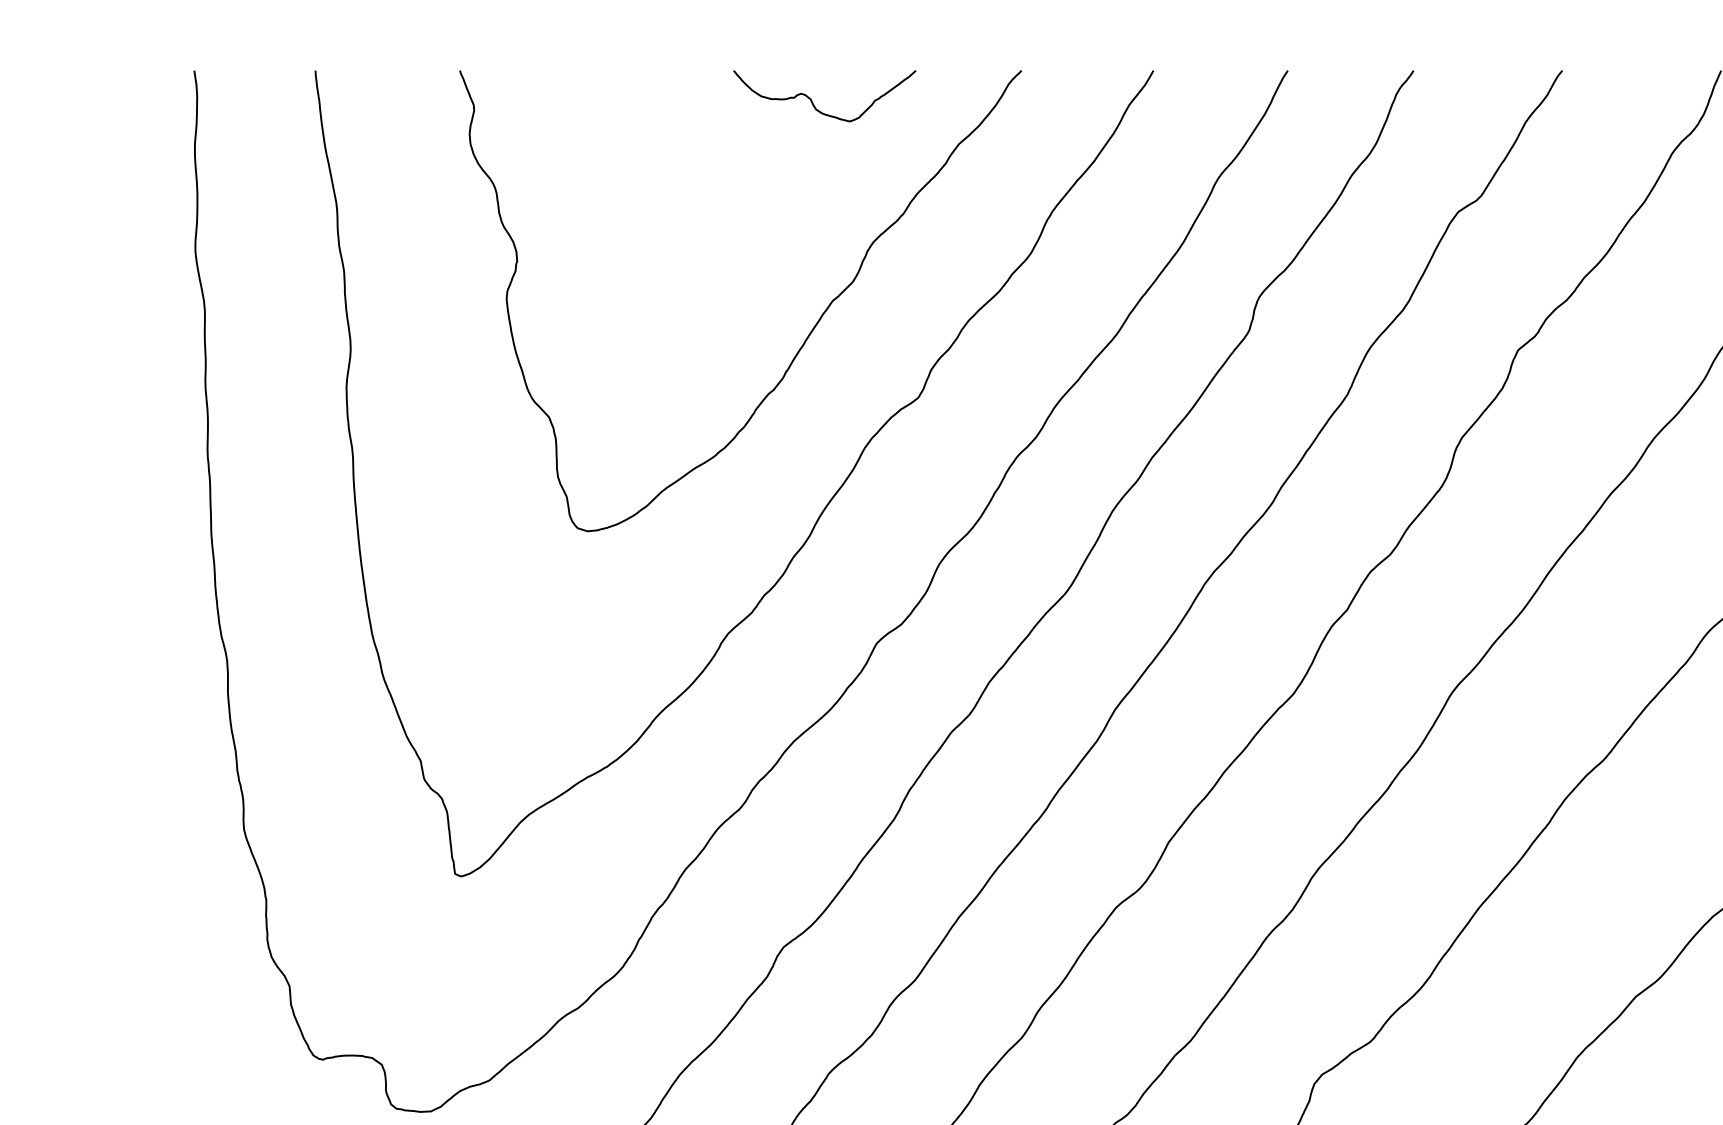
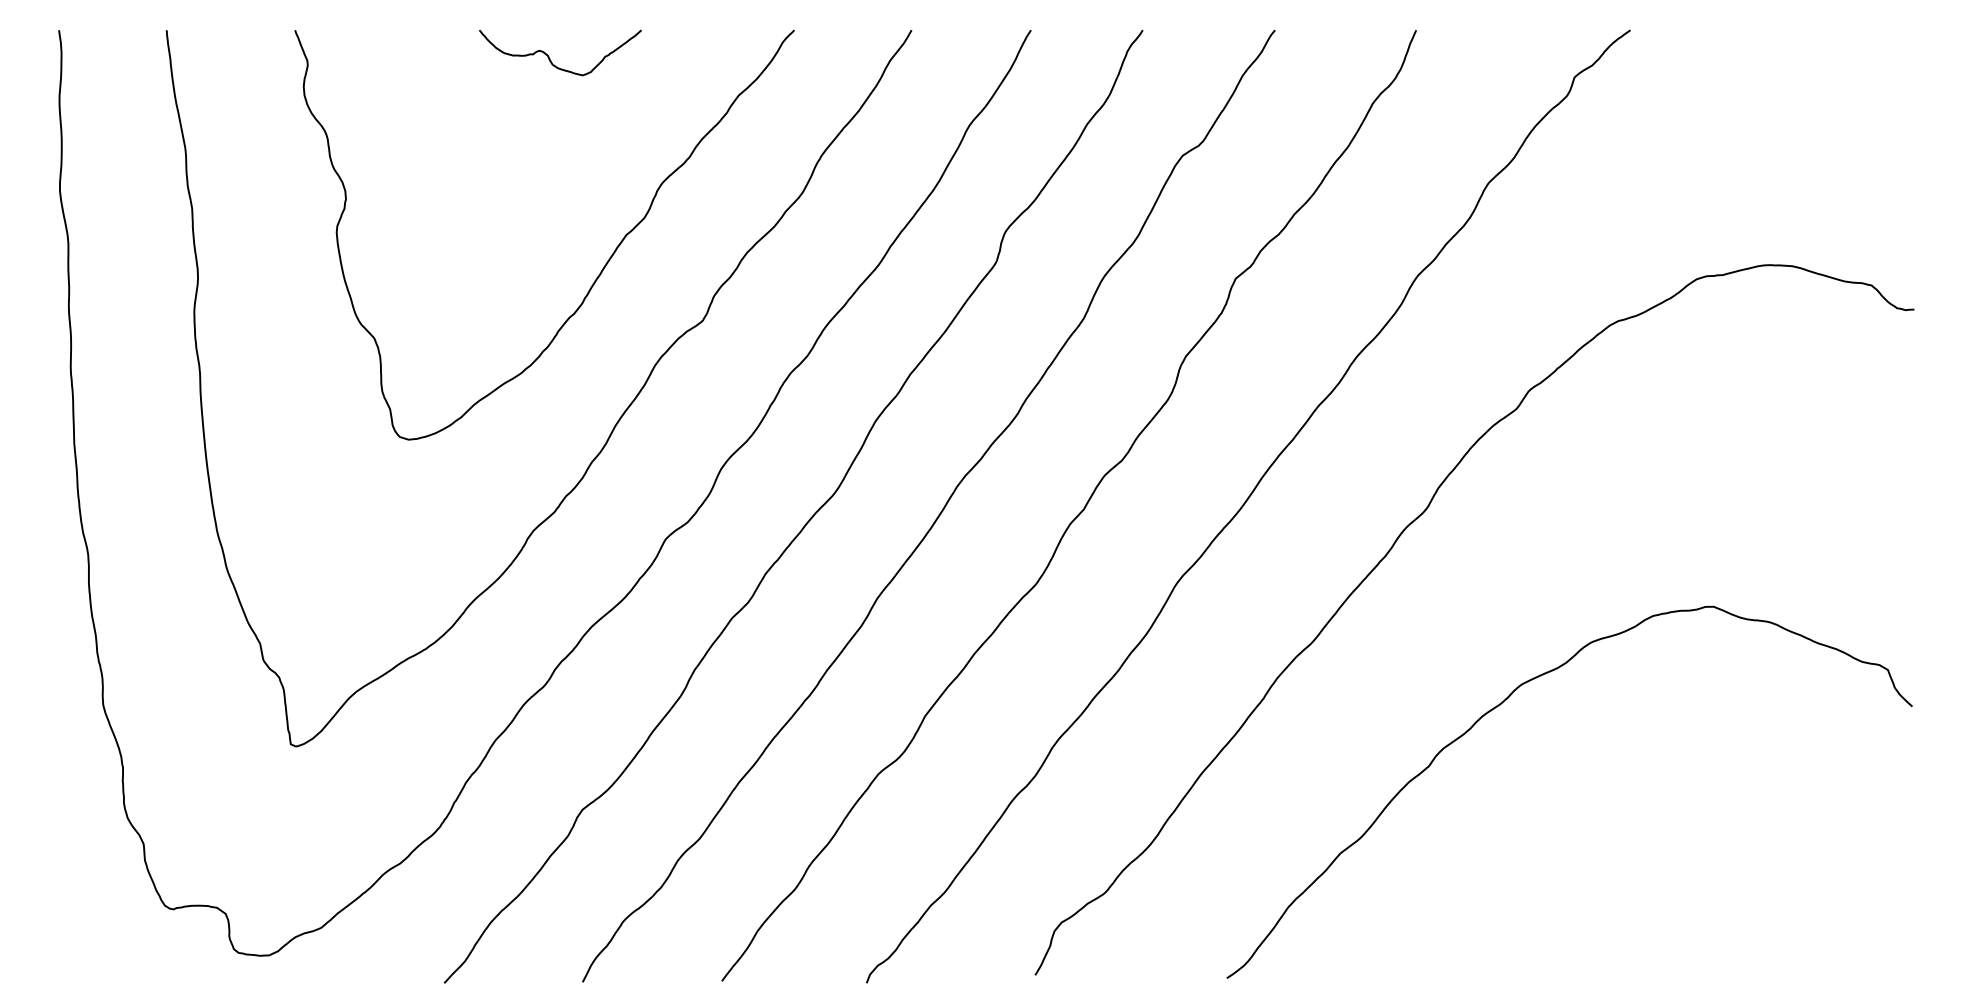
curve: (813, 102) -> (550, 58), moved

